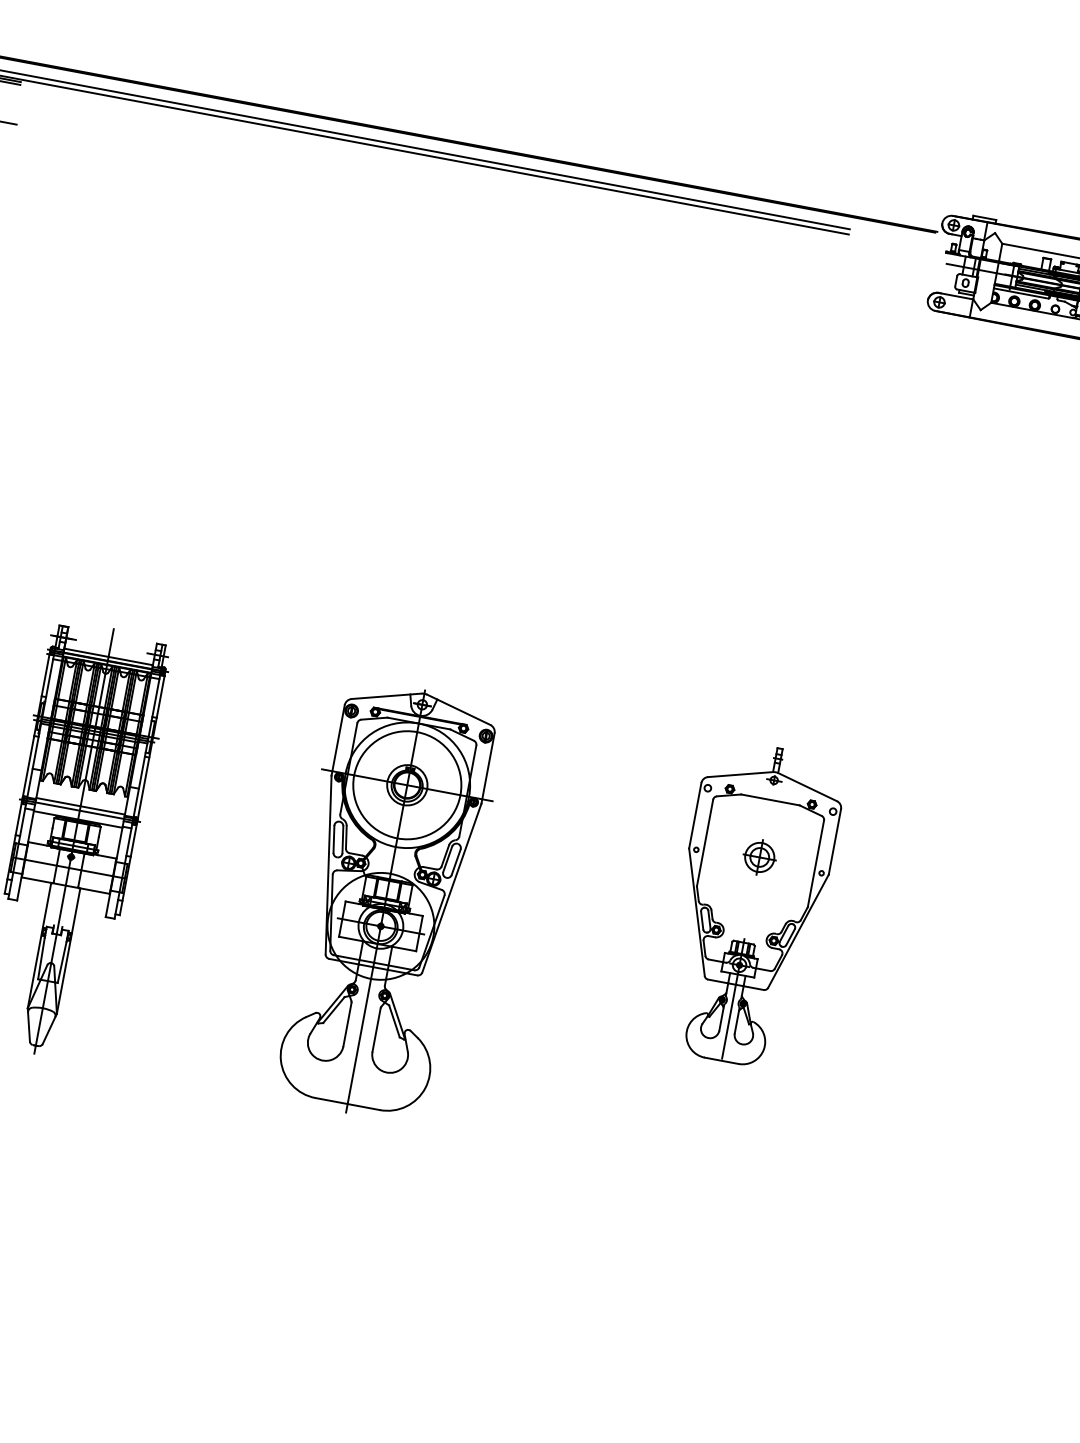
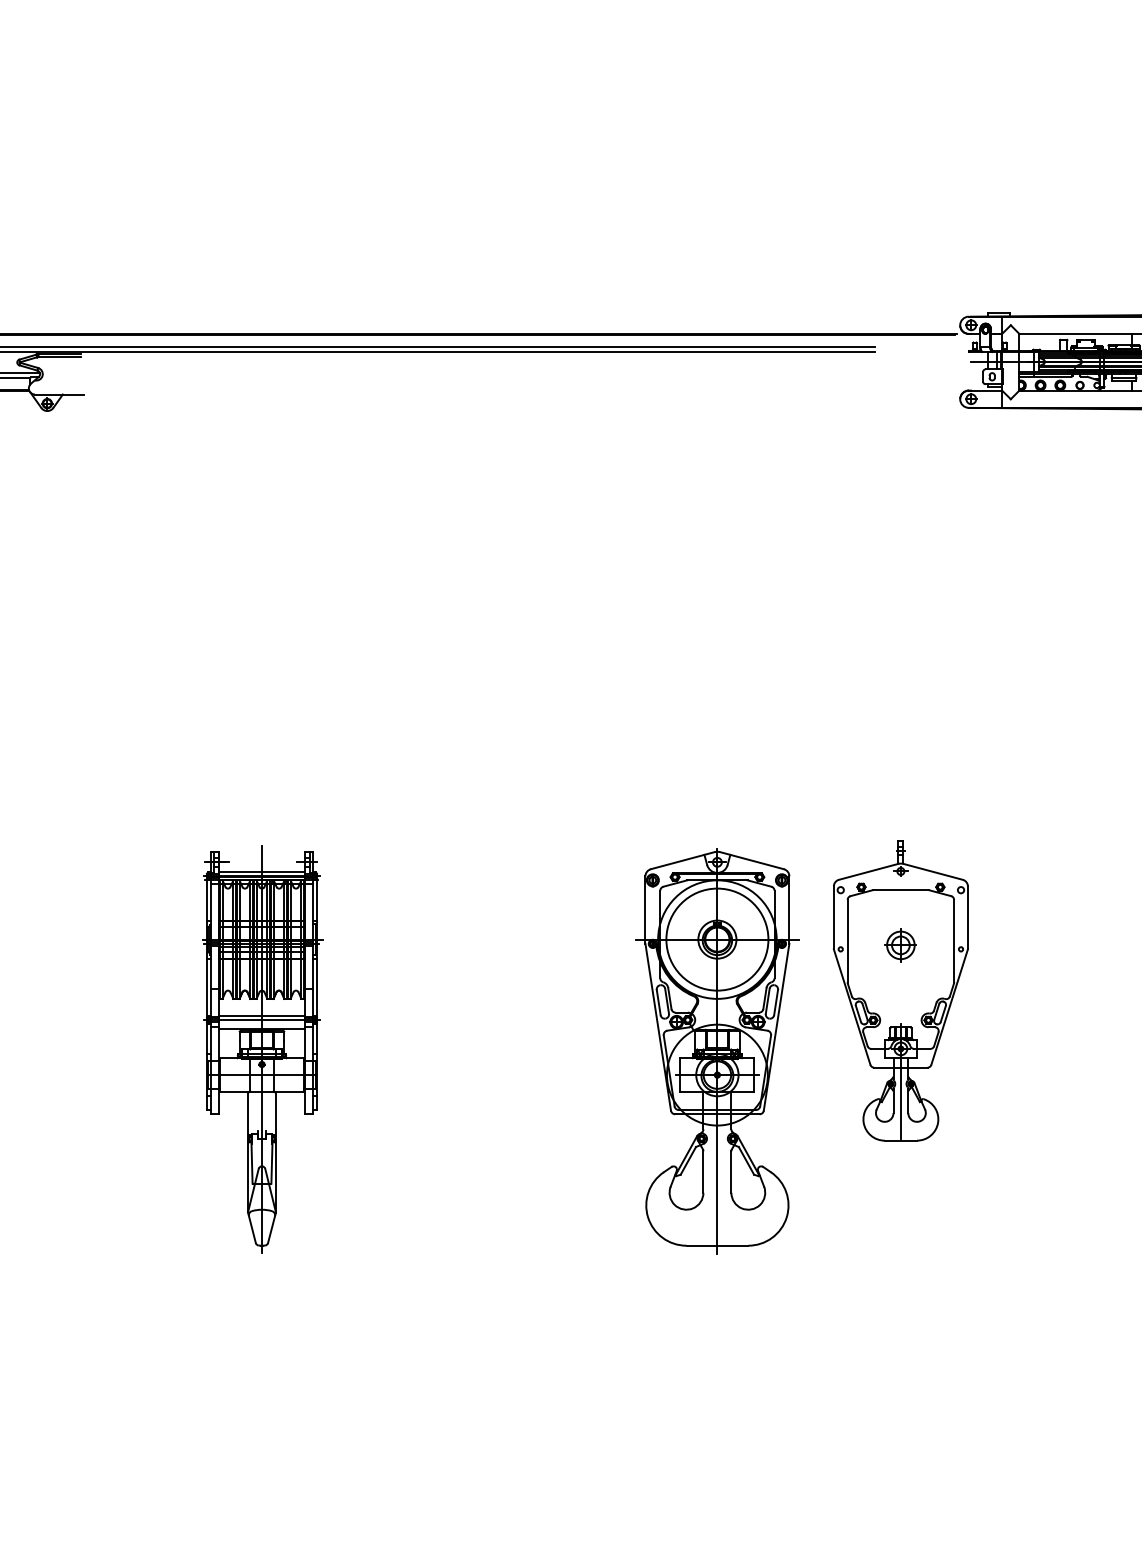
part: (385, 901) -> (717, 1051), moved

